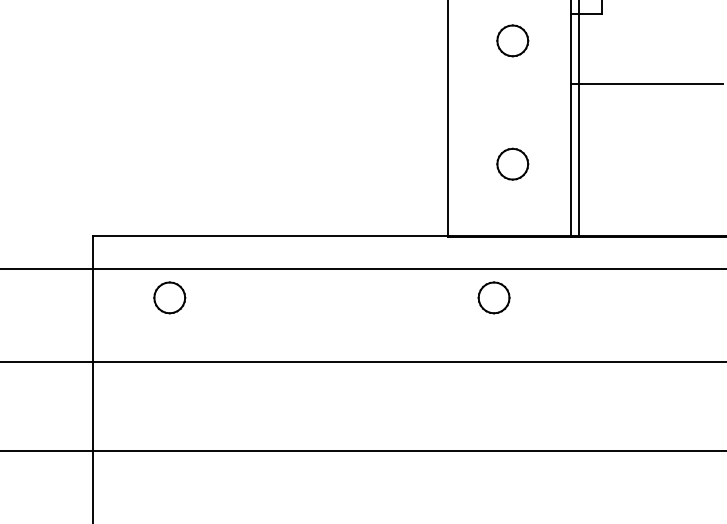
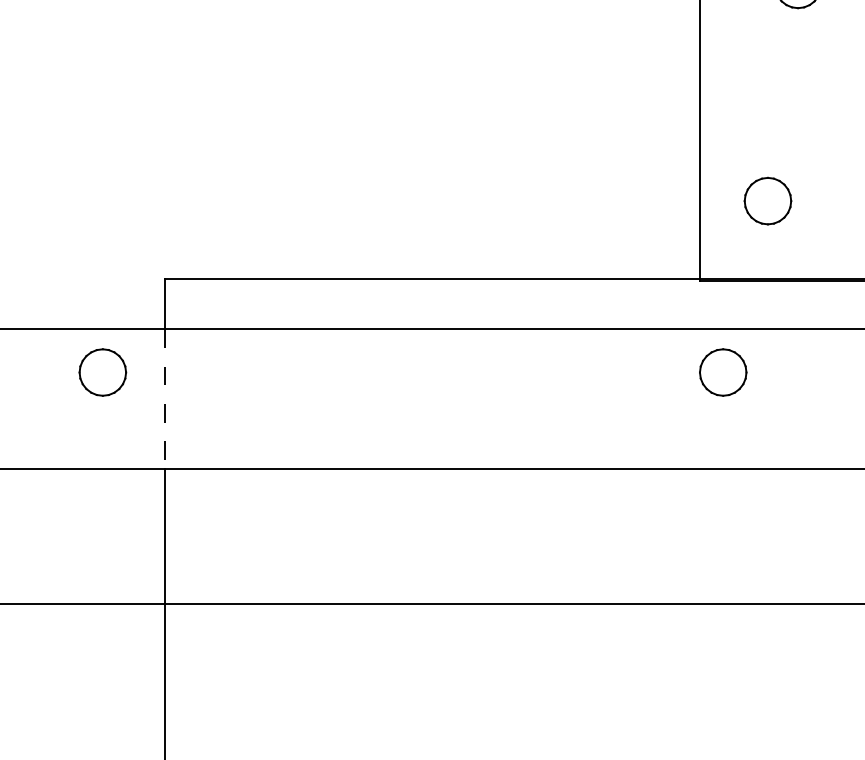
part: (512, 163) -> (767, 200), moved
part: (169, 297) -> (102, 371), moved
part: (493, 297) -> (722, 371), moved
line: (93, 316) -> (165, 400), solid -> dashed

